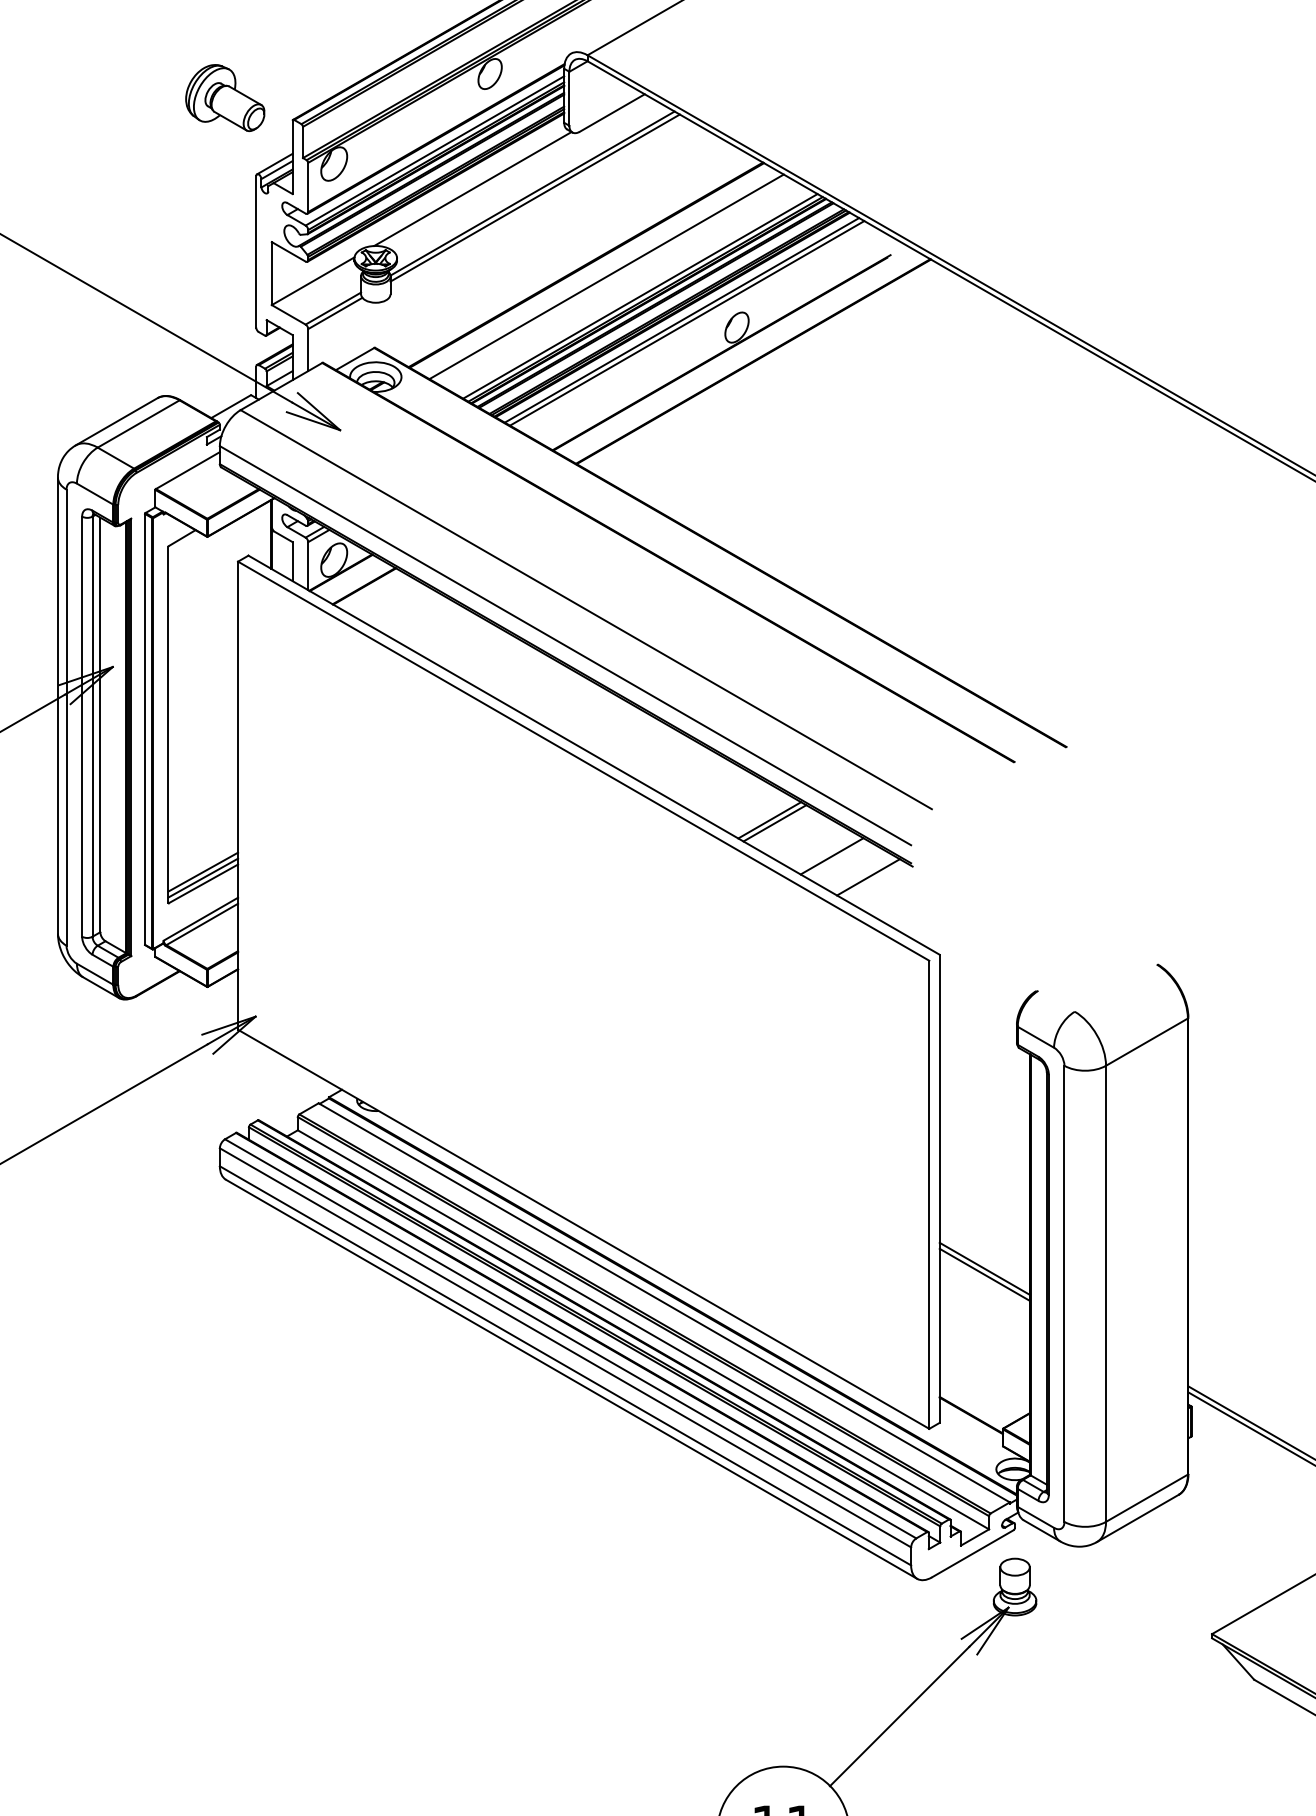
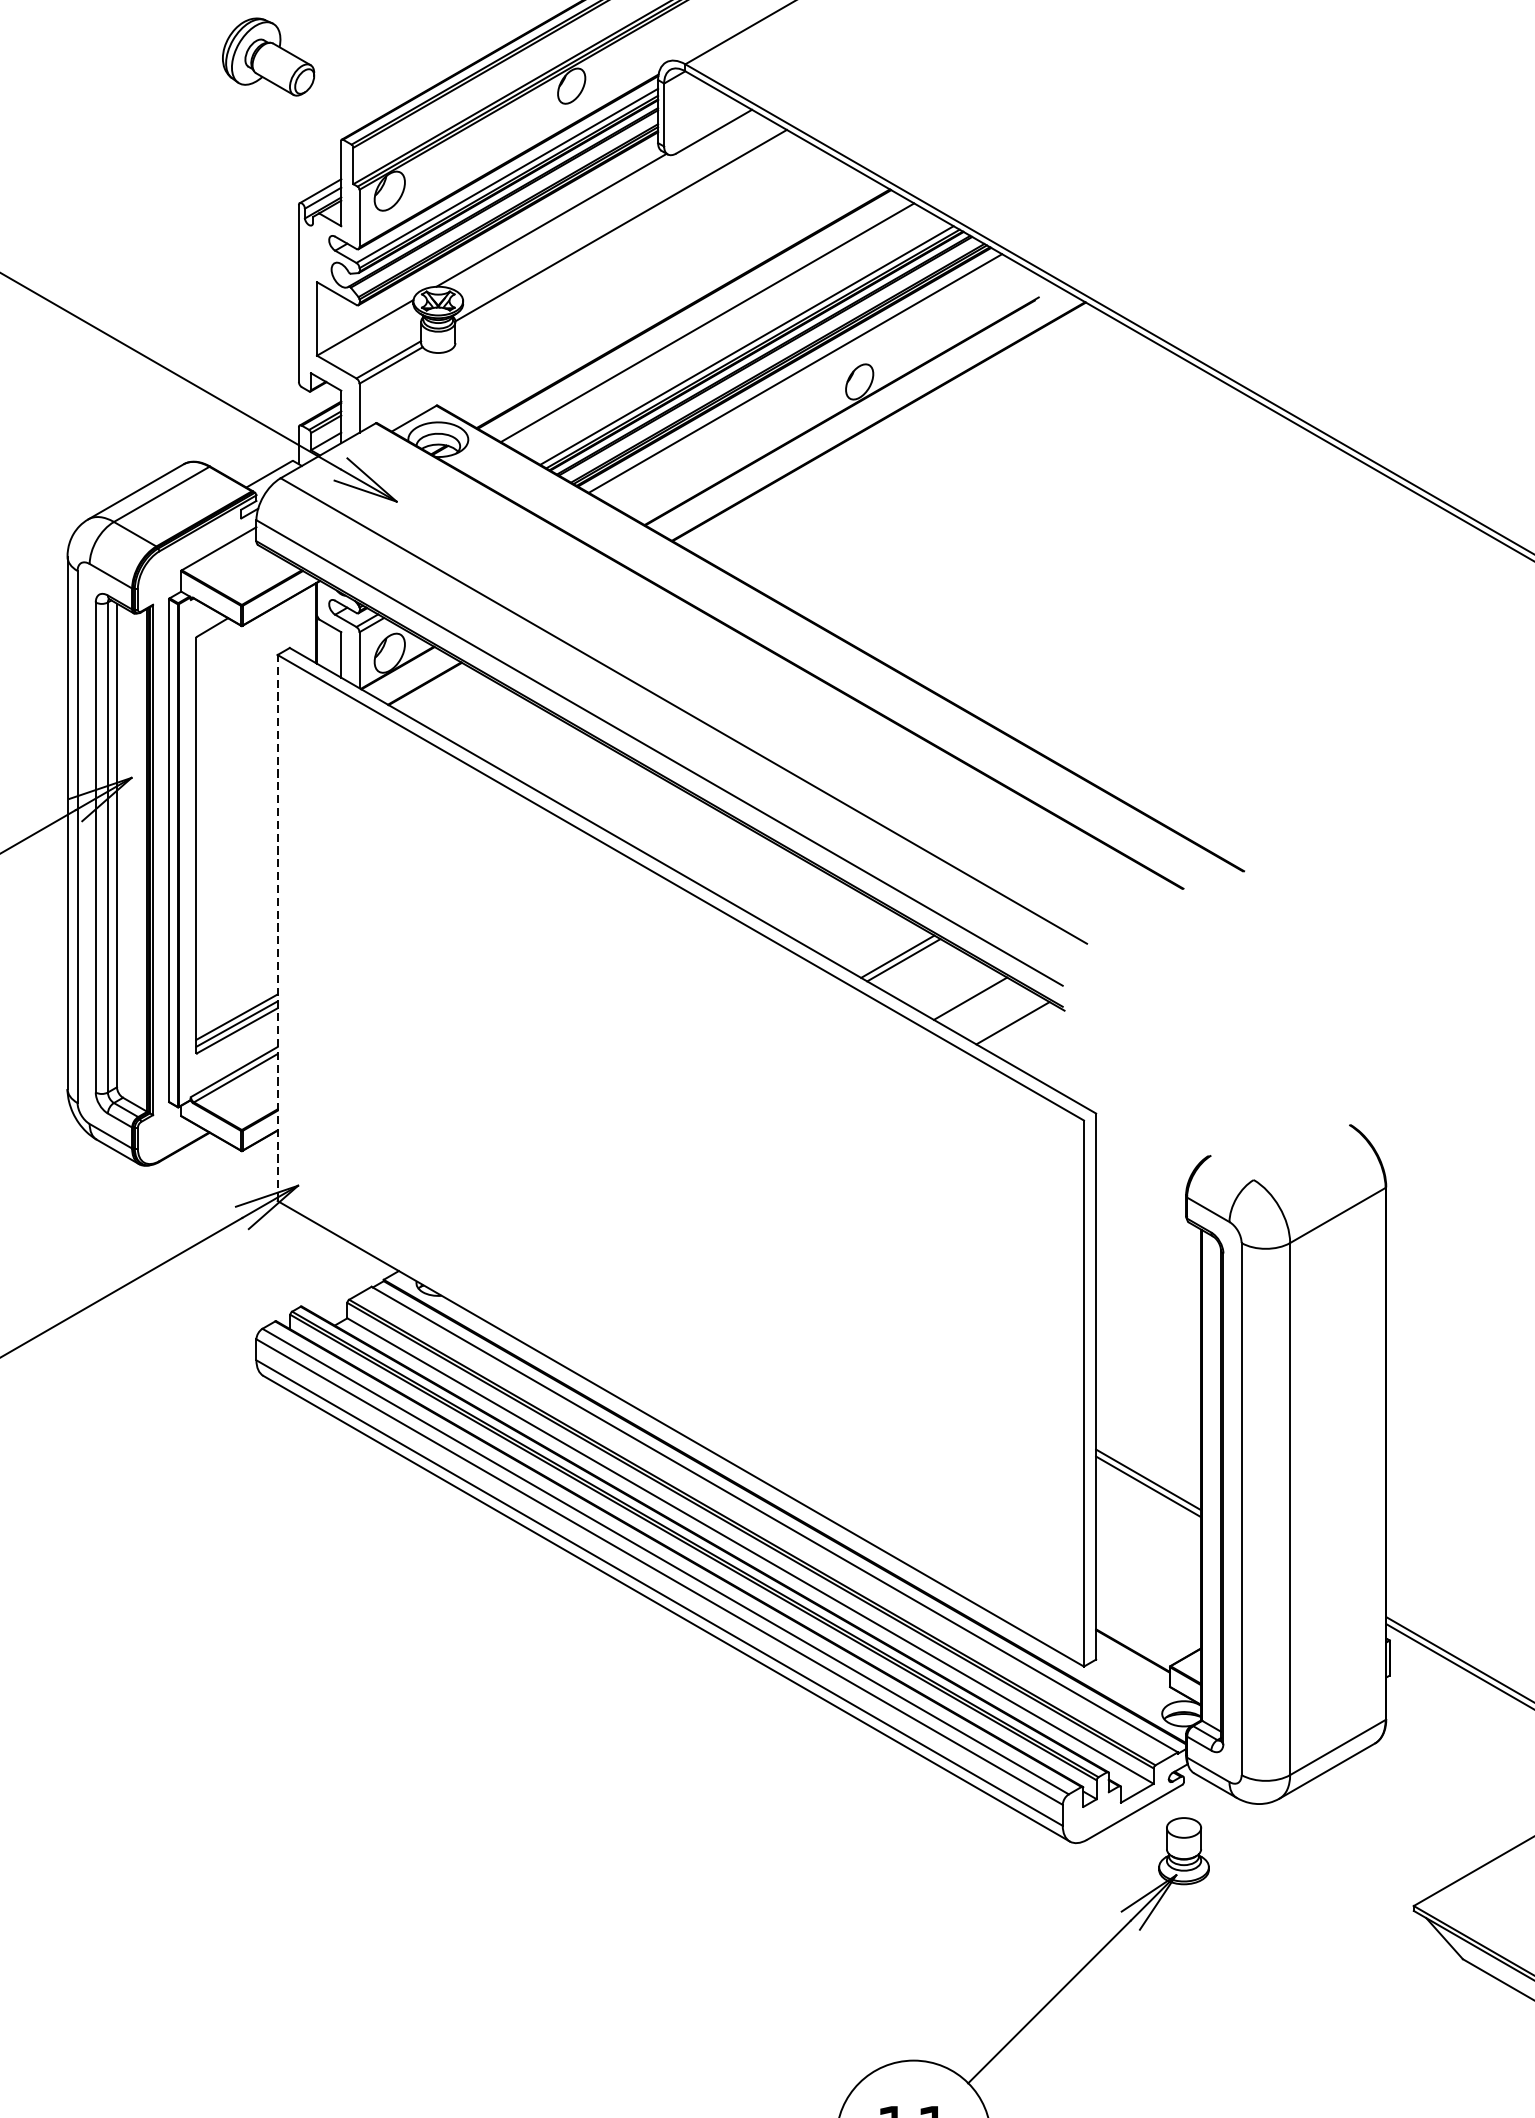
part: (225, 98) -> (268, 57), moved
line: (534, 197) -> (623, 230), removed
line: (687, 323) -> (801, 377), removed
line: (238, 795) -> (278, 927), solid -> dashed

